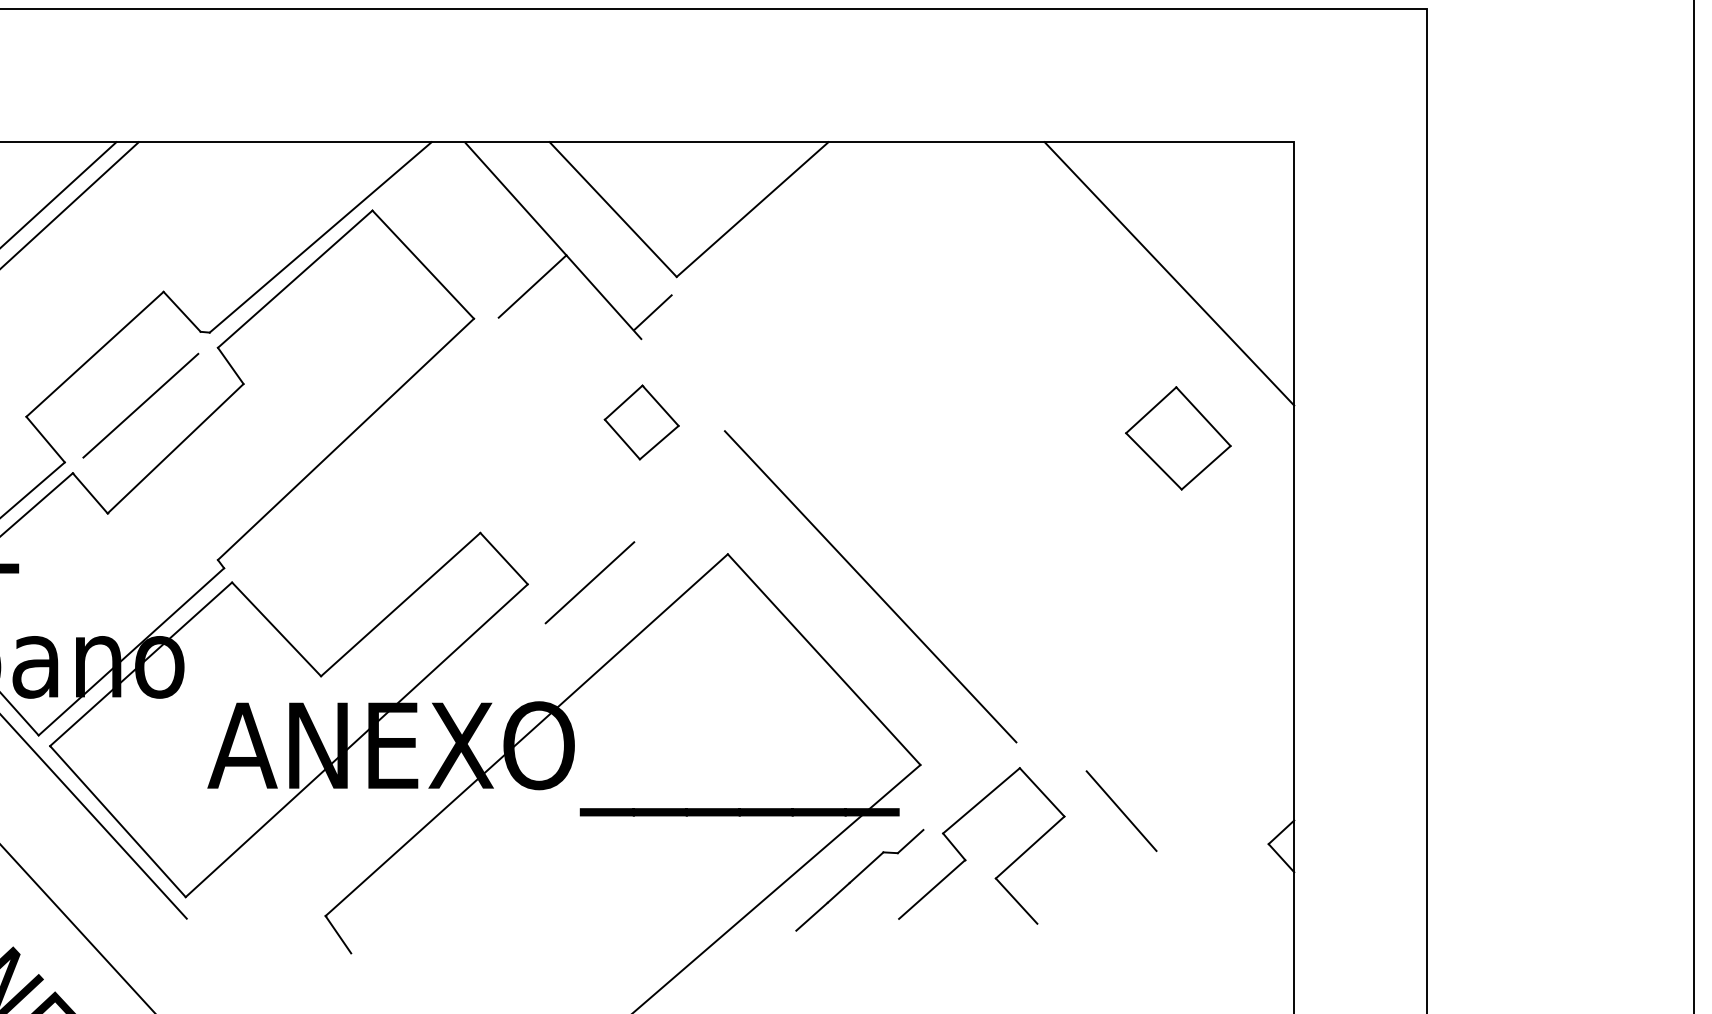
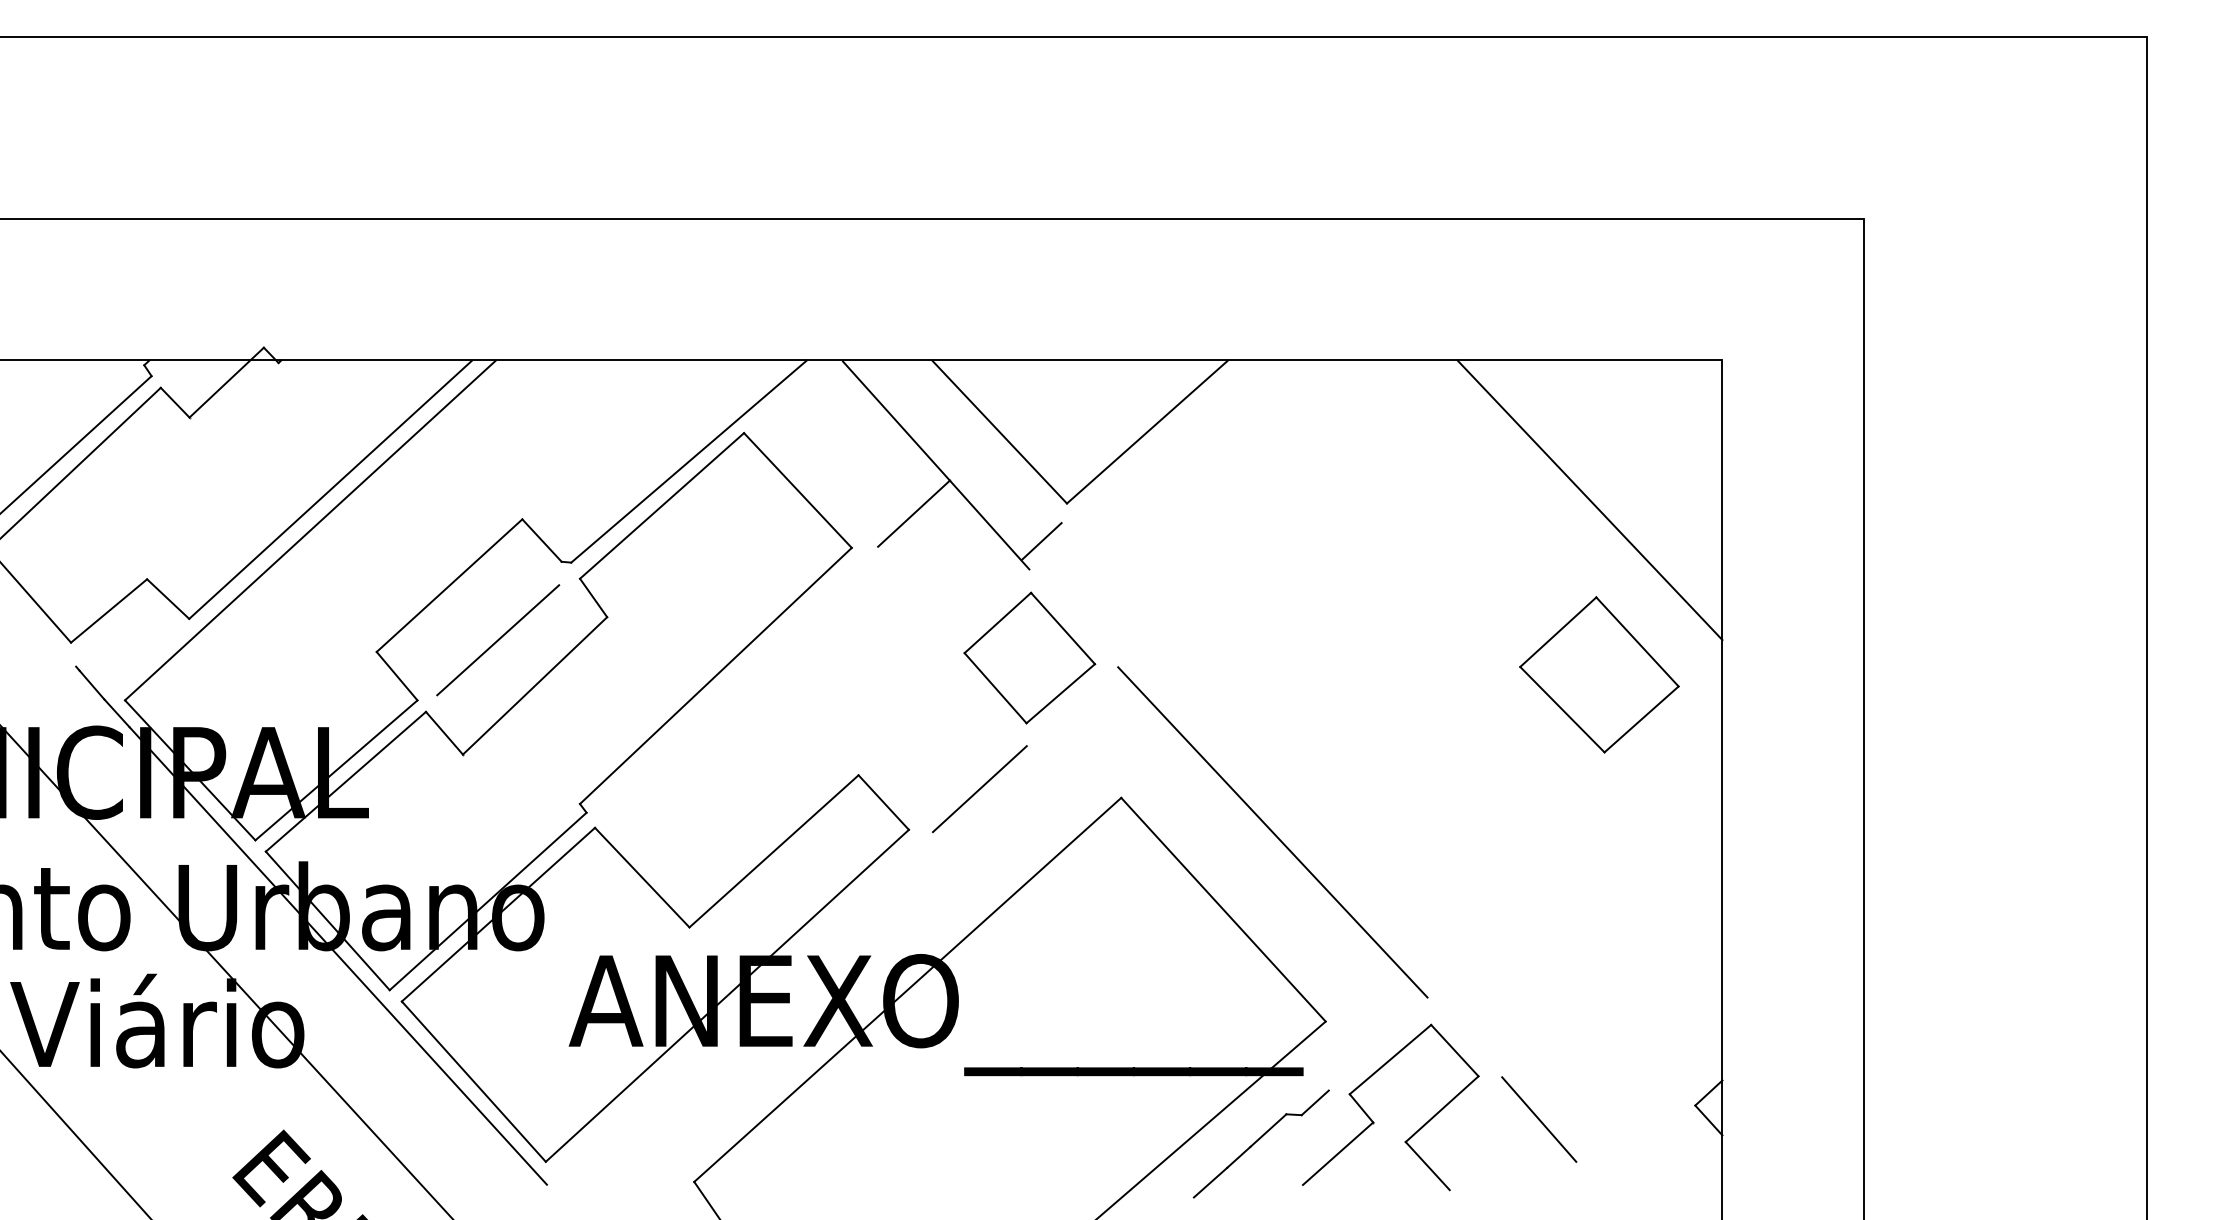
part: (641, 422) -> (1029, 657), size x1.67
part: (1178, 438) -> (1599, 674), size x1.43
line: (589, 583) -> (979, 789), moved
line: (1121, 811) -> (1539, 1119), moved

